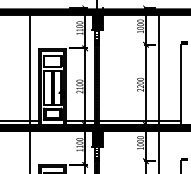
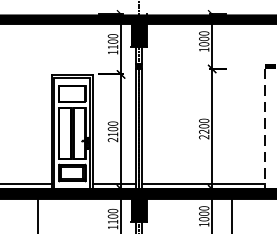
line: (29, 69) -> (37, 106), removed
line: (159, 69) -> (232, 106), removed
line: (180, 85) -> (264, 130), solid -> dashed

